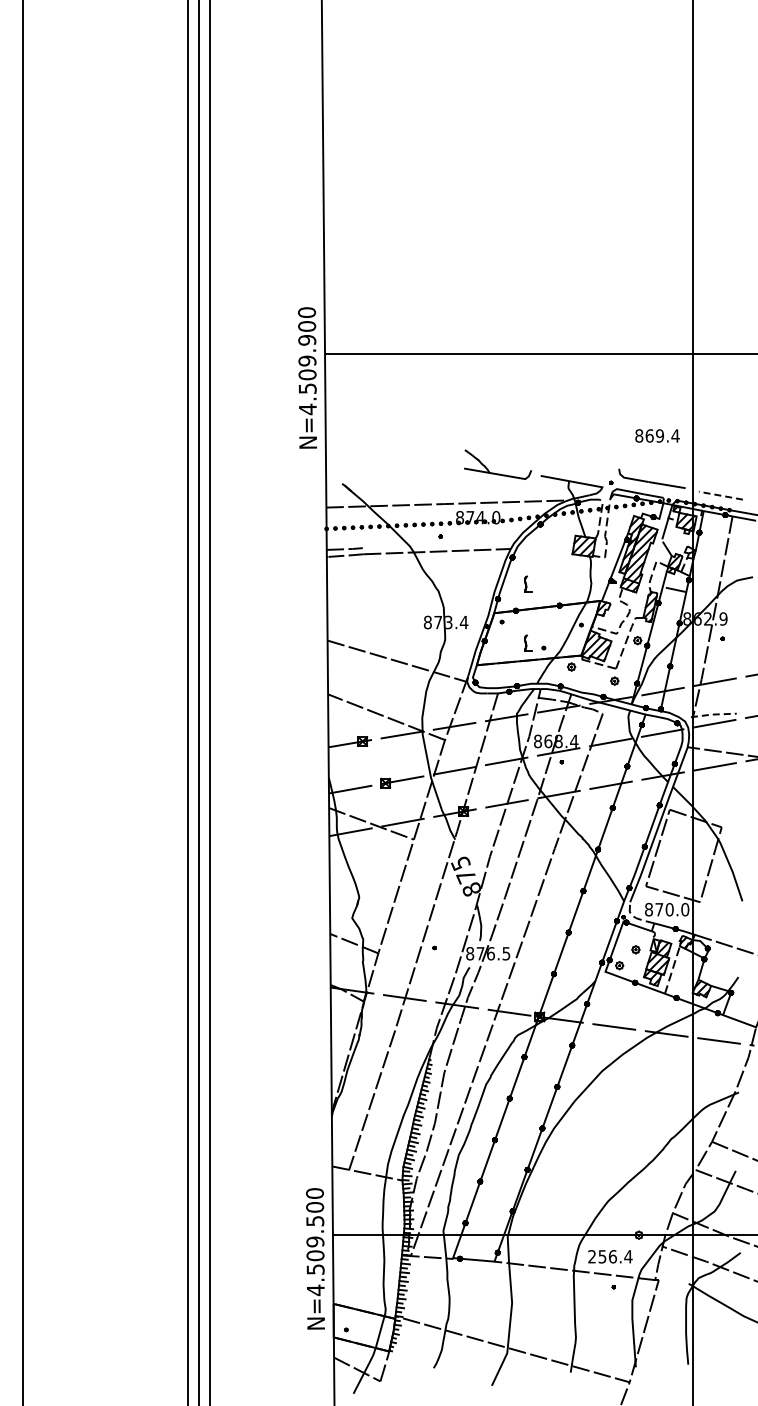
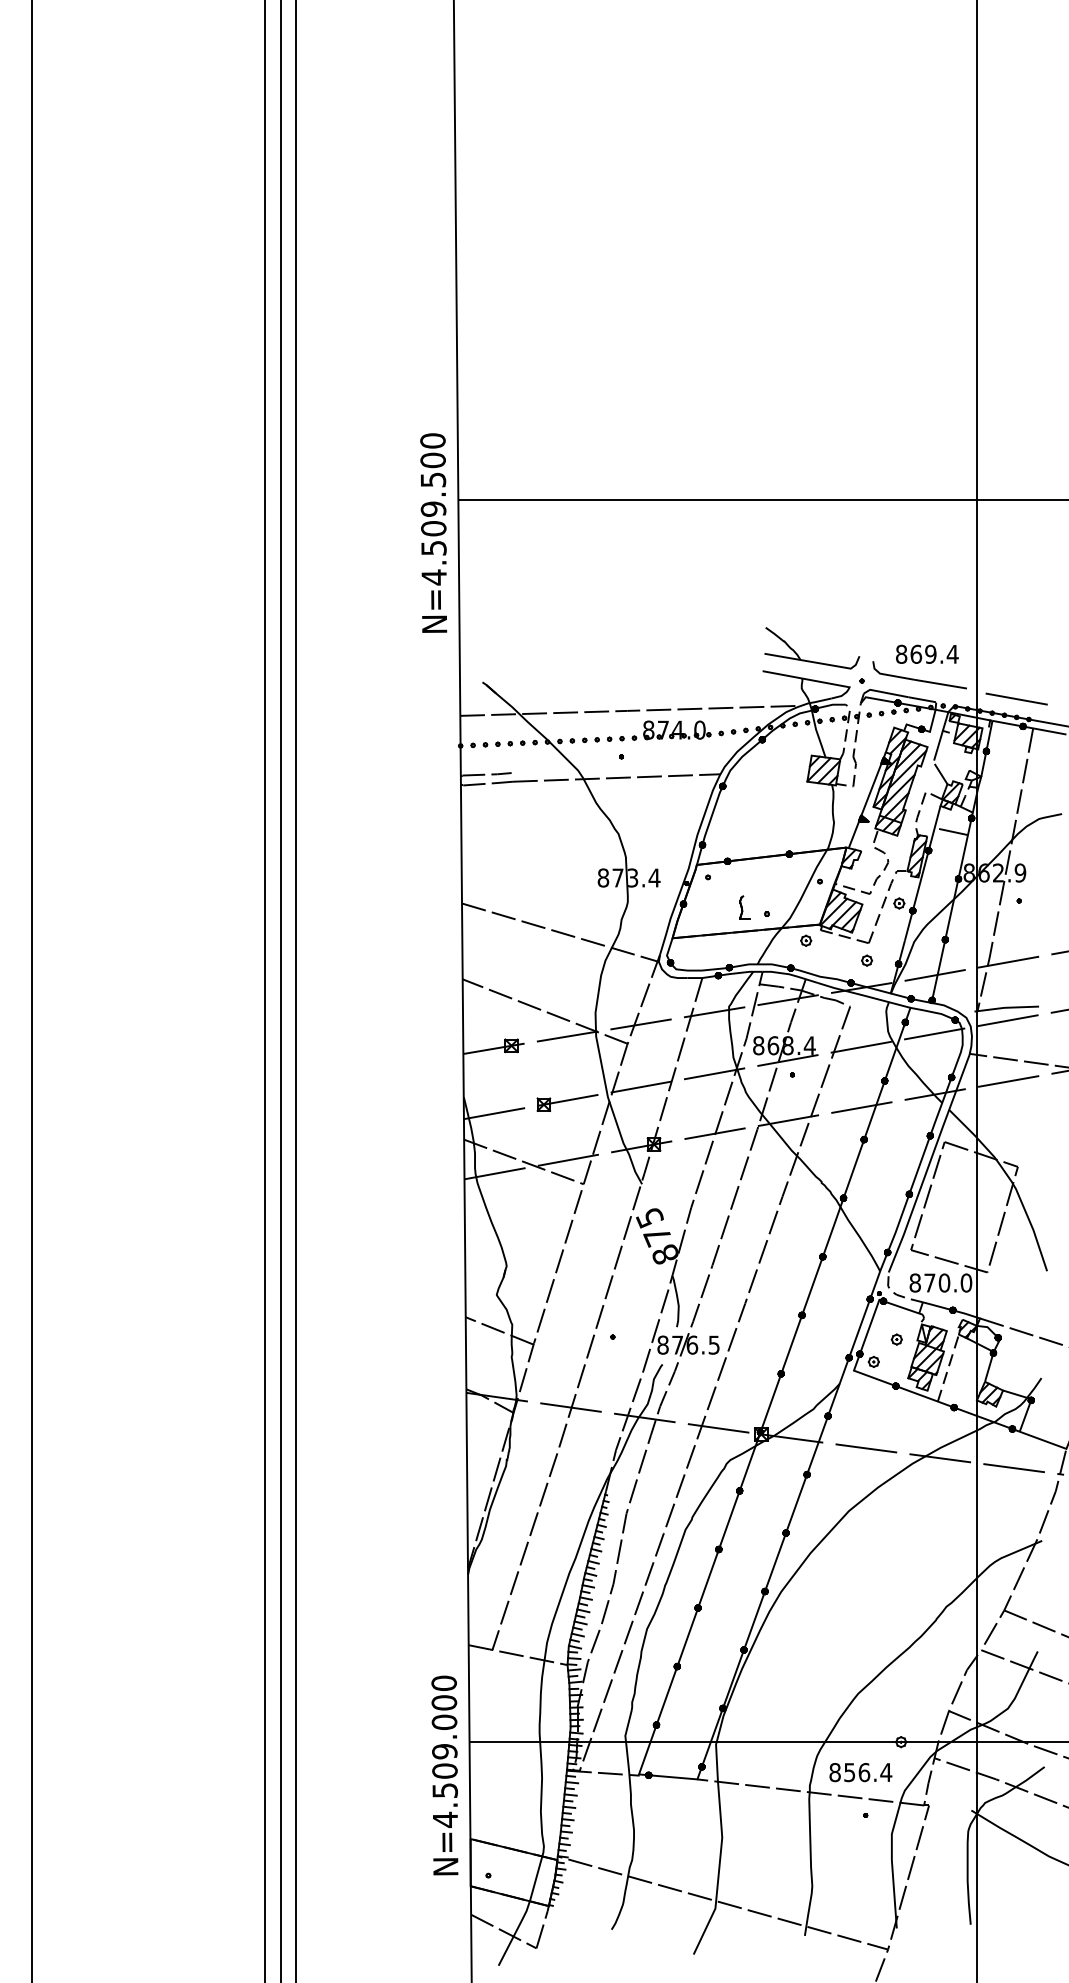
text: (307, 340) -> (433, 480), N=4.509.900 -> N=4.509.500
text: (657, 435) -> (927, 653), moved
part: (494, 472) -> (807, 659), moved
line: (720, 495) -> (1016, 698), dashed -> solid
part: (528, 583) -> (745, 822), removed
line: (713, 714) -> (1006, 1007), dashed -> solid
text: (315, 1220) -> (444, 1721), N=4.509.500 -> N=4.509.000
text: (592, 1256) -> (835, 1772), 256.4 -> 856.4

